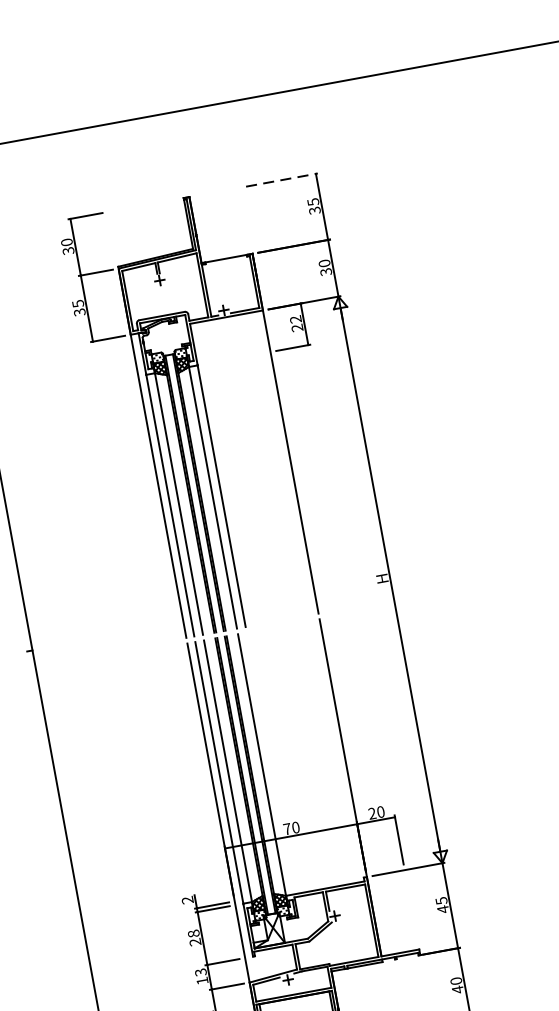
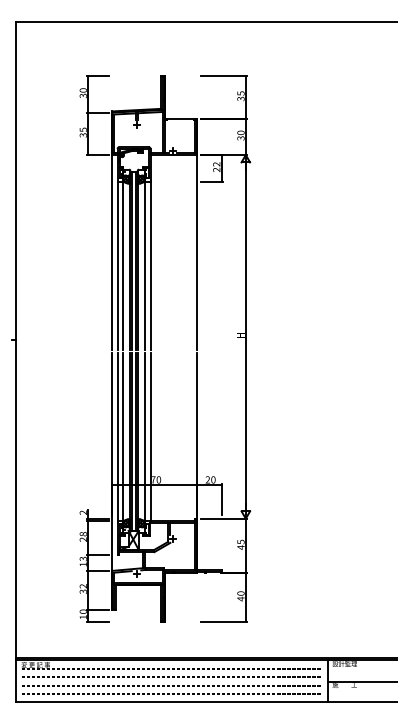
line: (282, 180) -> (224, 76), dashed -> solid
line: (270, 763) -> (150, 437), added

